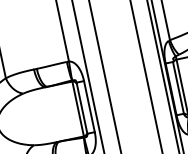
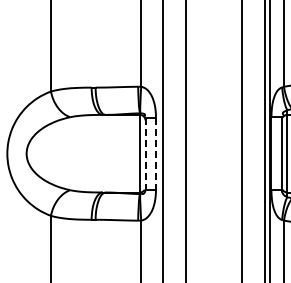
line: (89, 107) -> (155, 154), solid -> dashed
line: (82, 108) -> (145, 154), solid -> dashed

